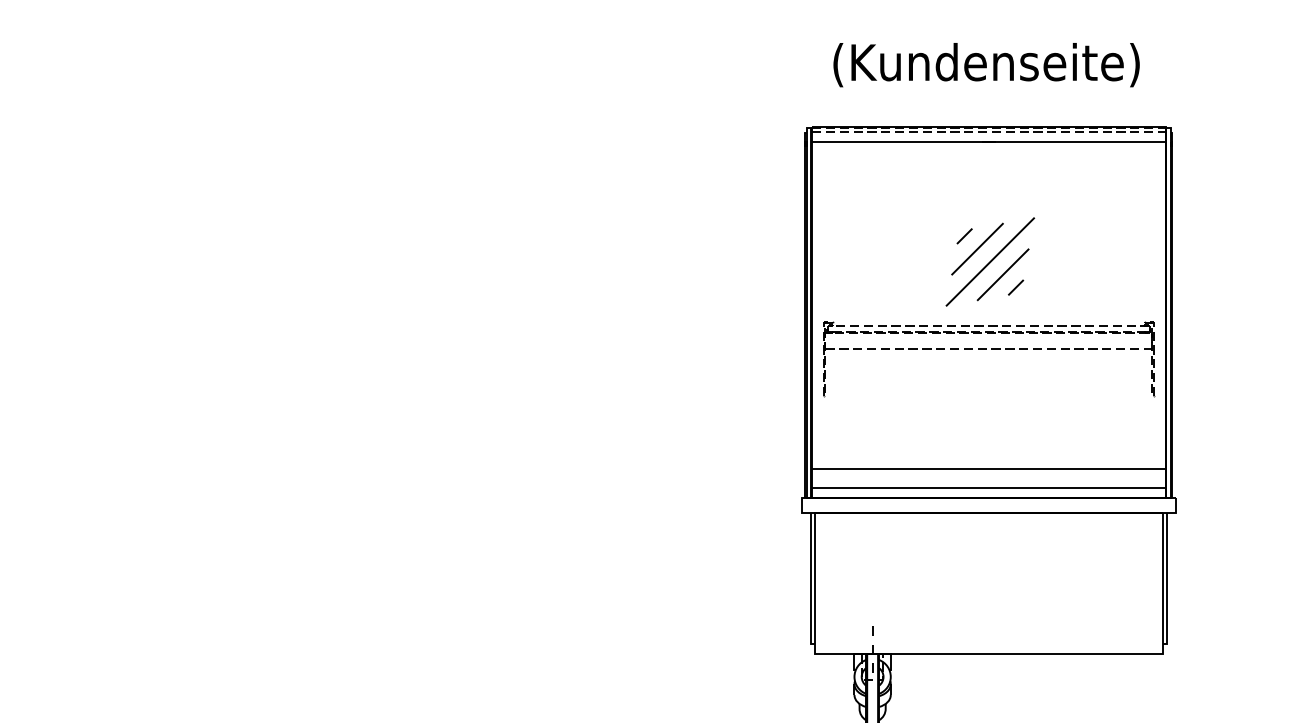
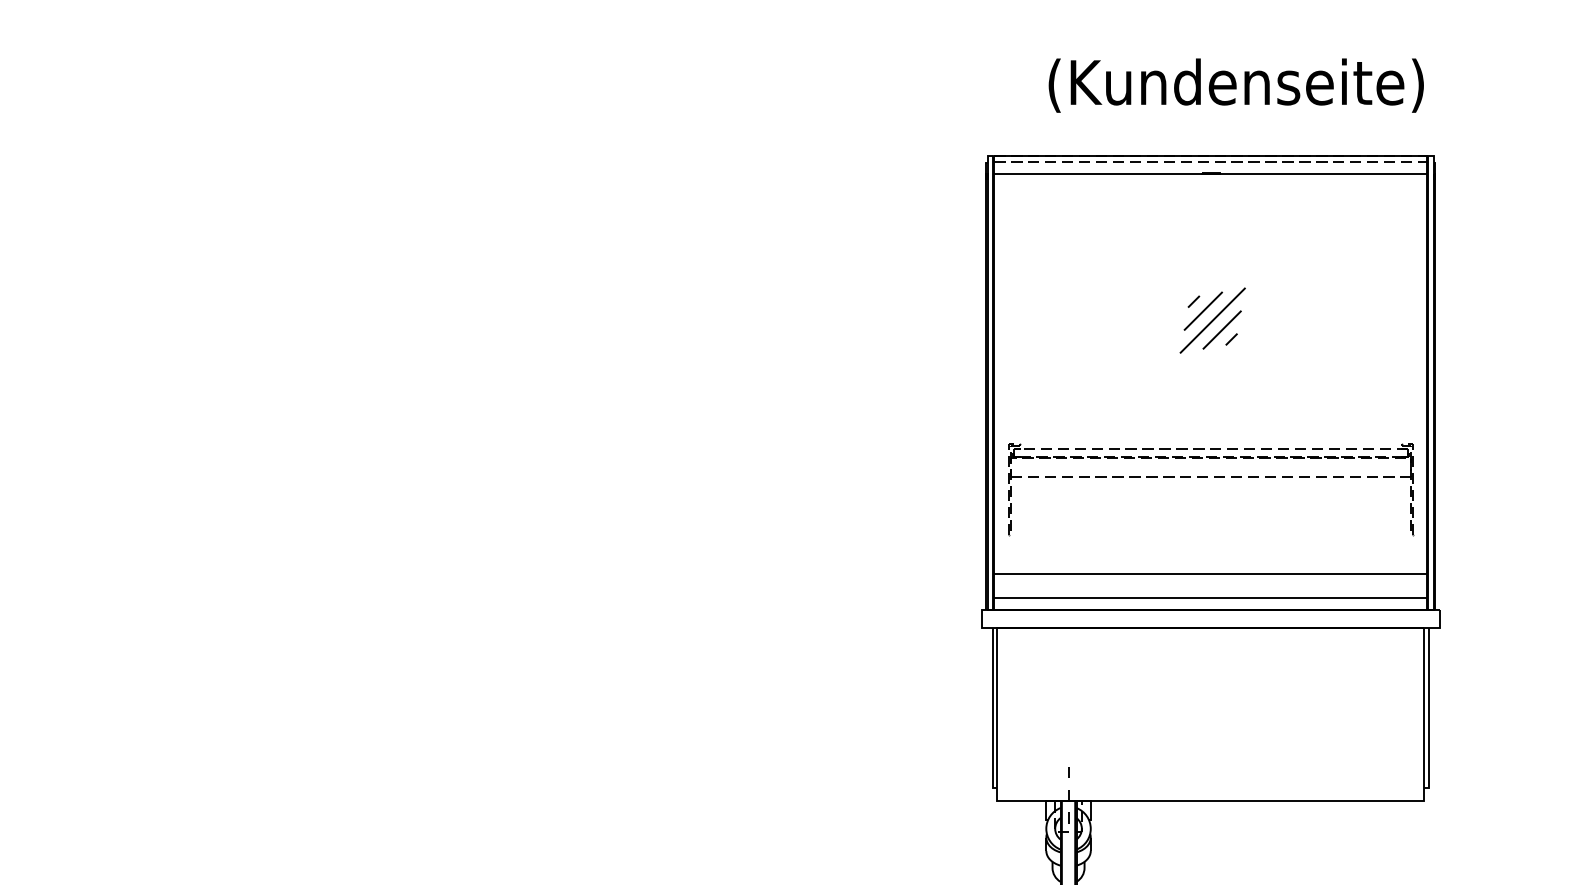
text: (986, 65) -> (1236, 86), moved
part: (990, 261) -> (1212, 320), size x0.6
part: (991, 349) -> (1214, 478), moved

